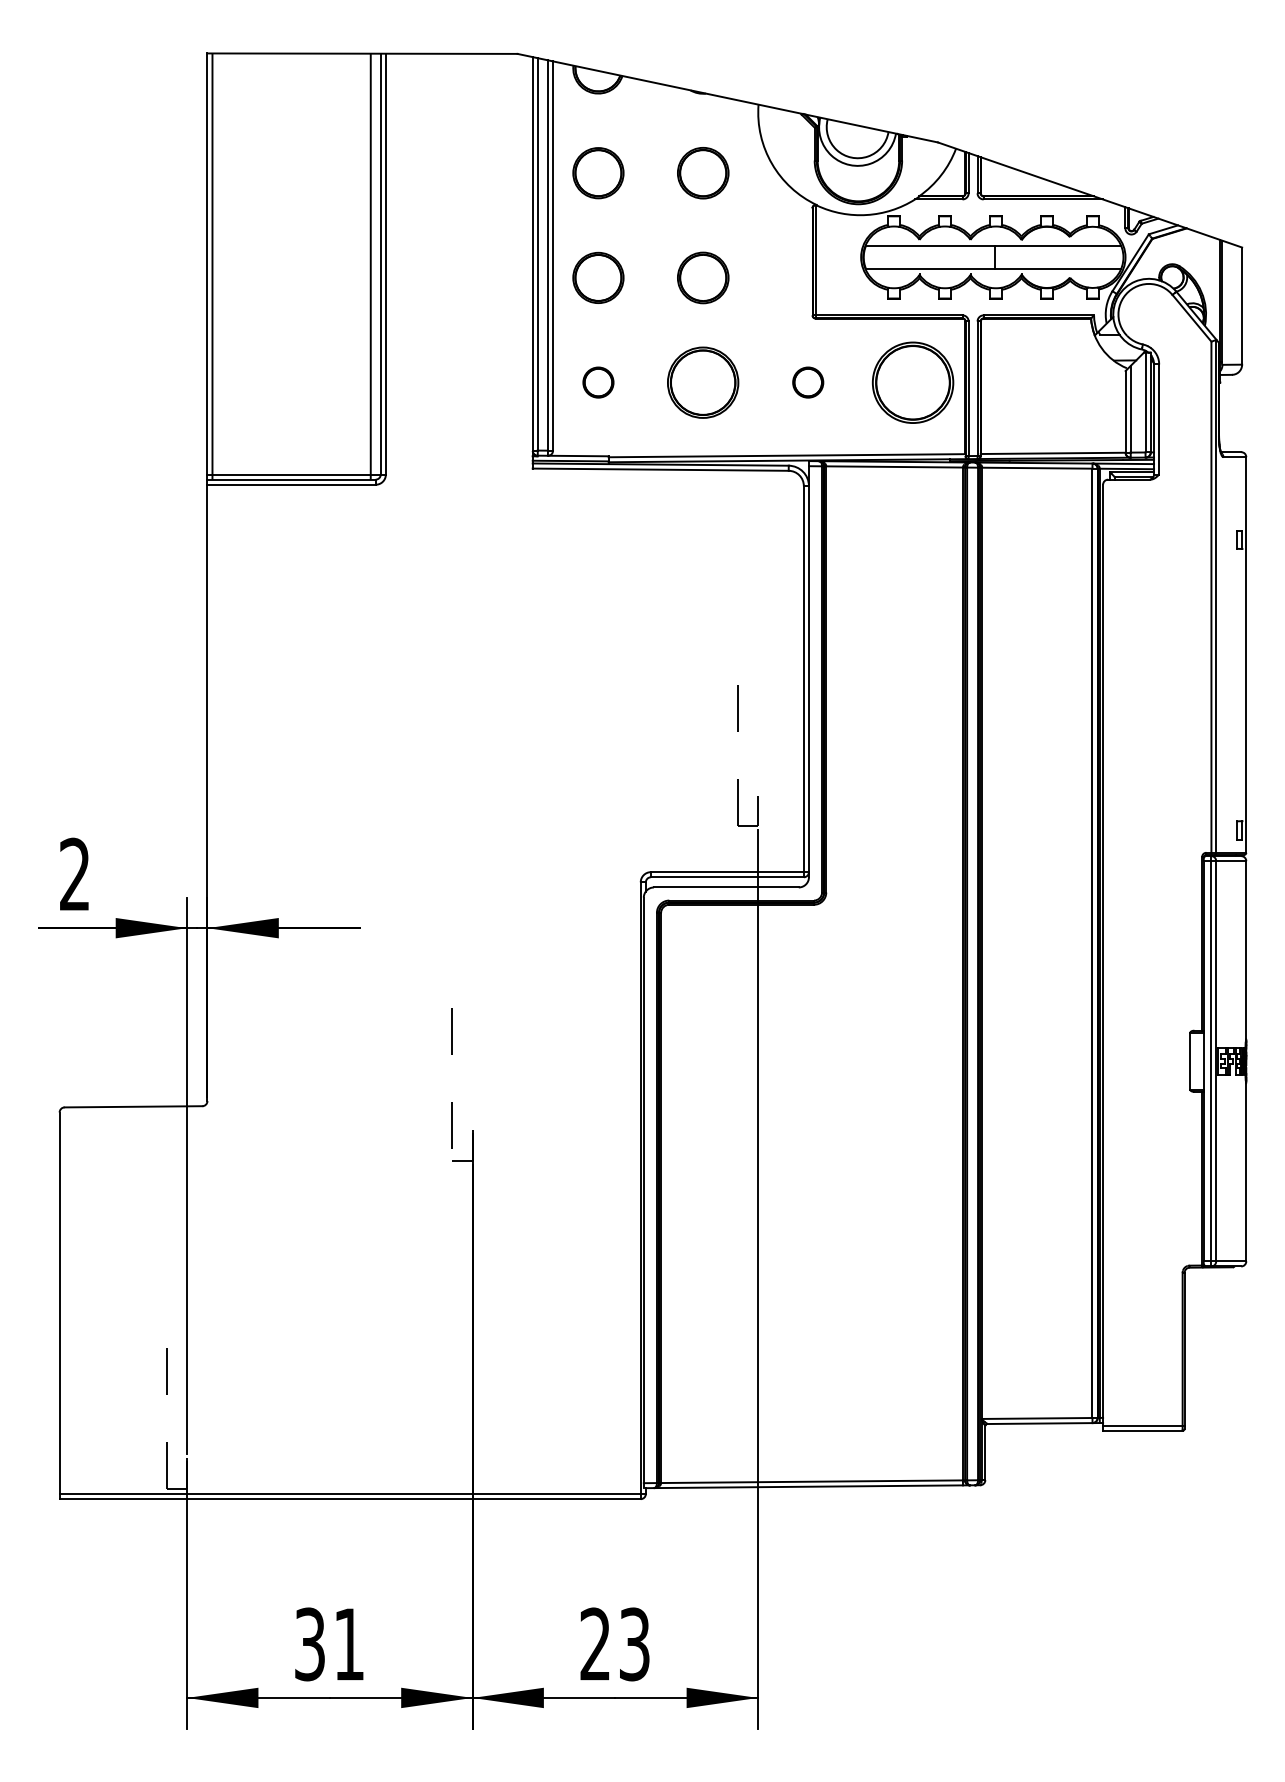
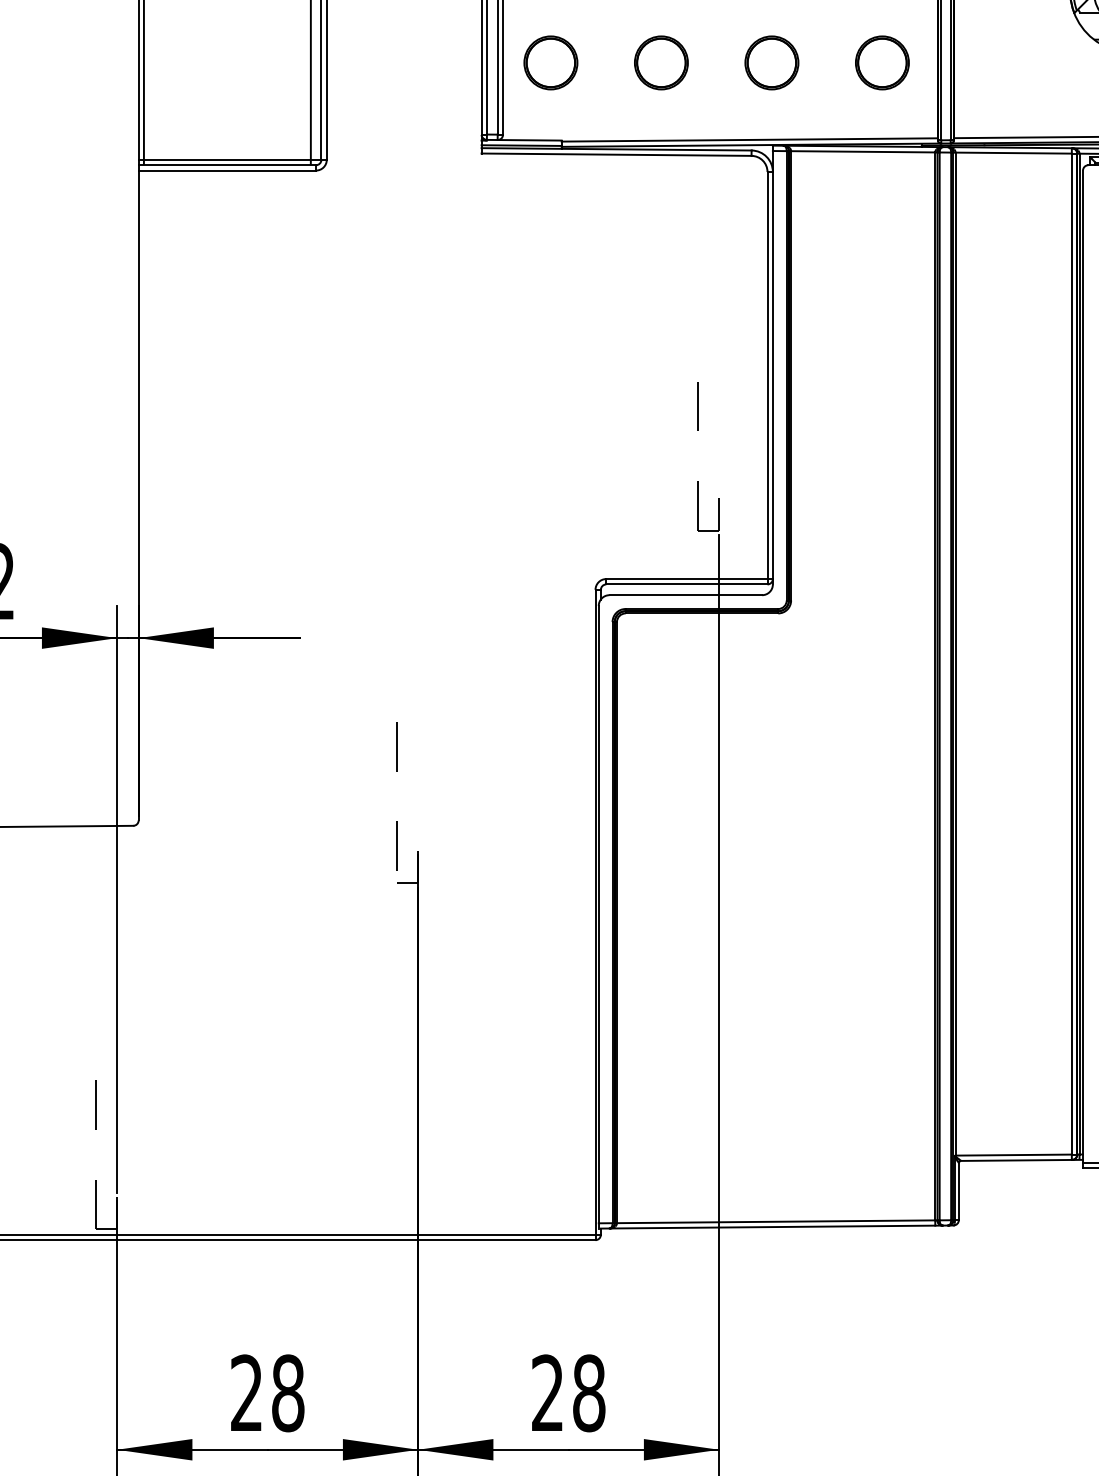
part: (598, 382) -> (550, 62), size x1.67
part: (703, 382) -> (661, 62), size x0.71
part: (808, 382) -> (772, 62), size x1.67
part: (912, 382) -> (882, 62), size x0.62
text: (329, 1644) -> (267, 1393), 31 -> 28
text: (634, 1644) -> (588, 1393), 23 -> 28

